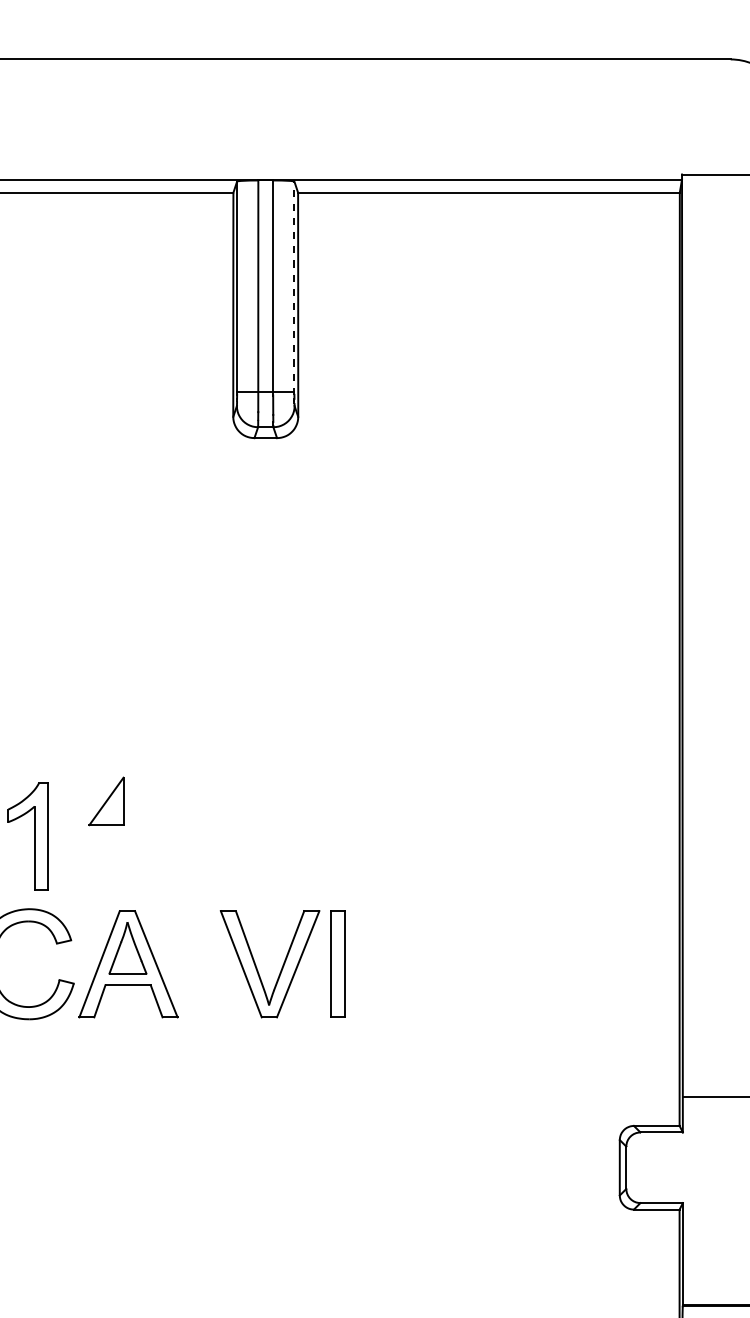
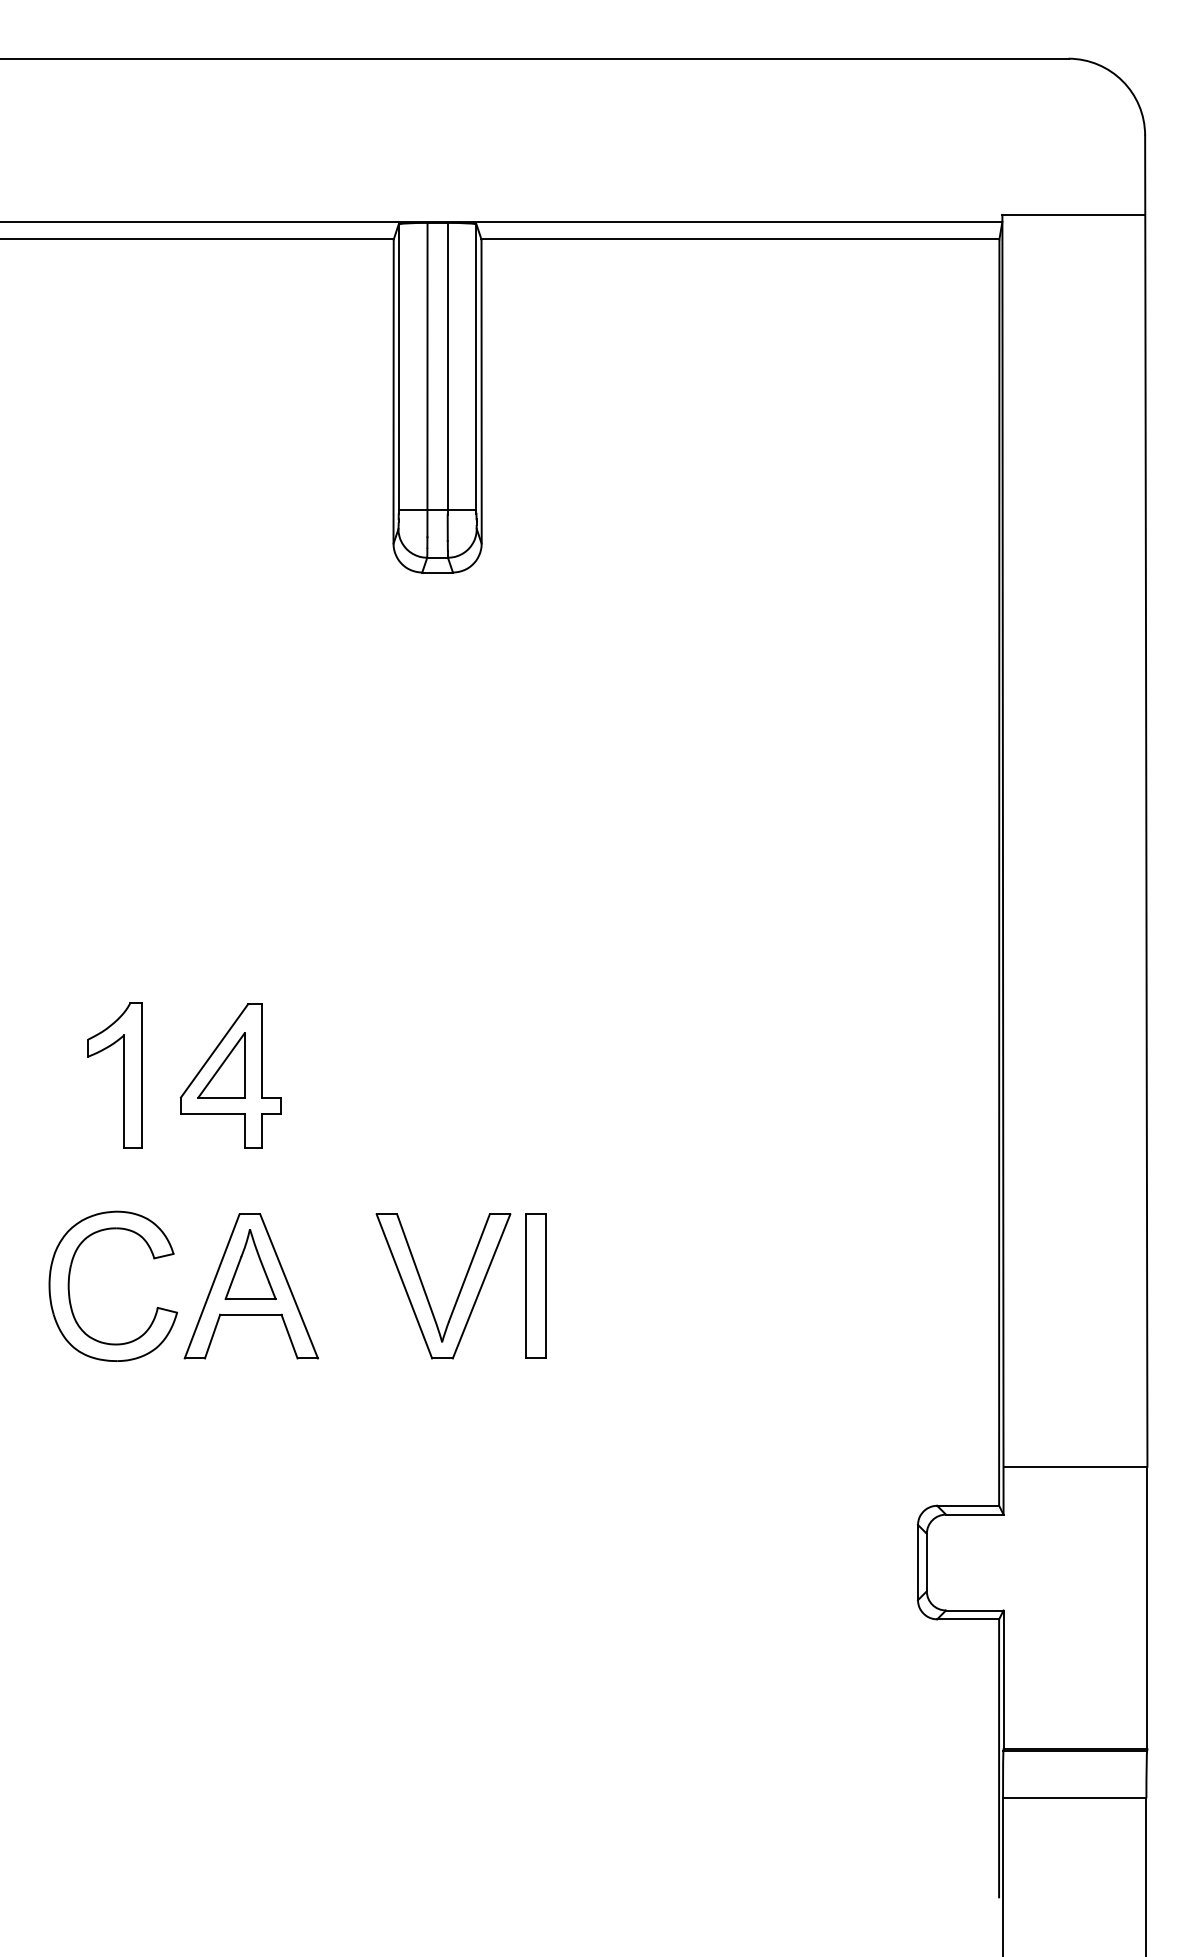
line: (294, 288) -> (476, 369), dashed -> solid
part: (113, 808) -> (230, 1075), added
part: (34, 836) -> (123, 1075), moved

